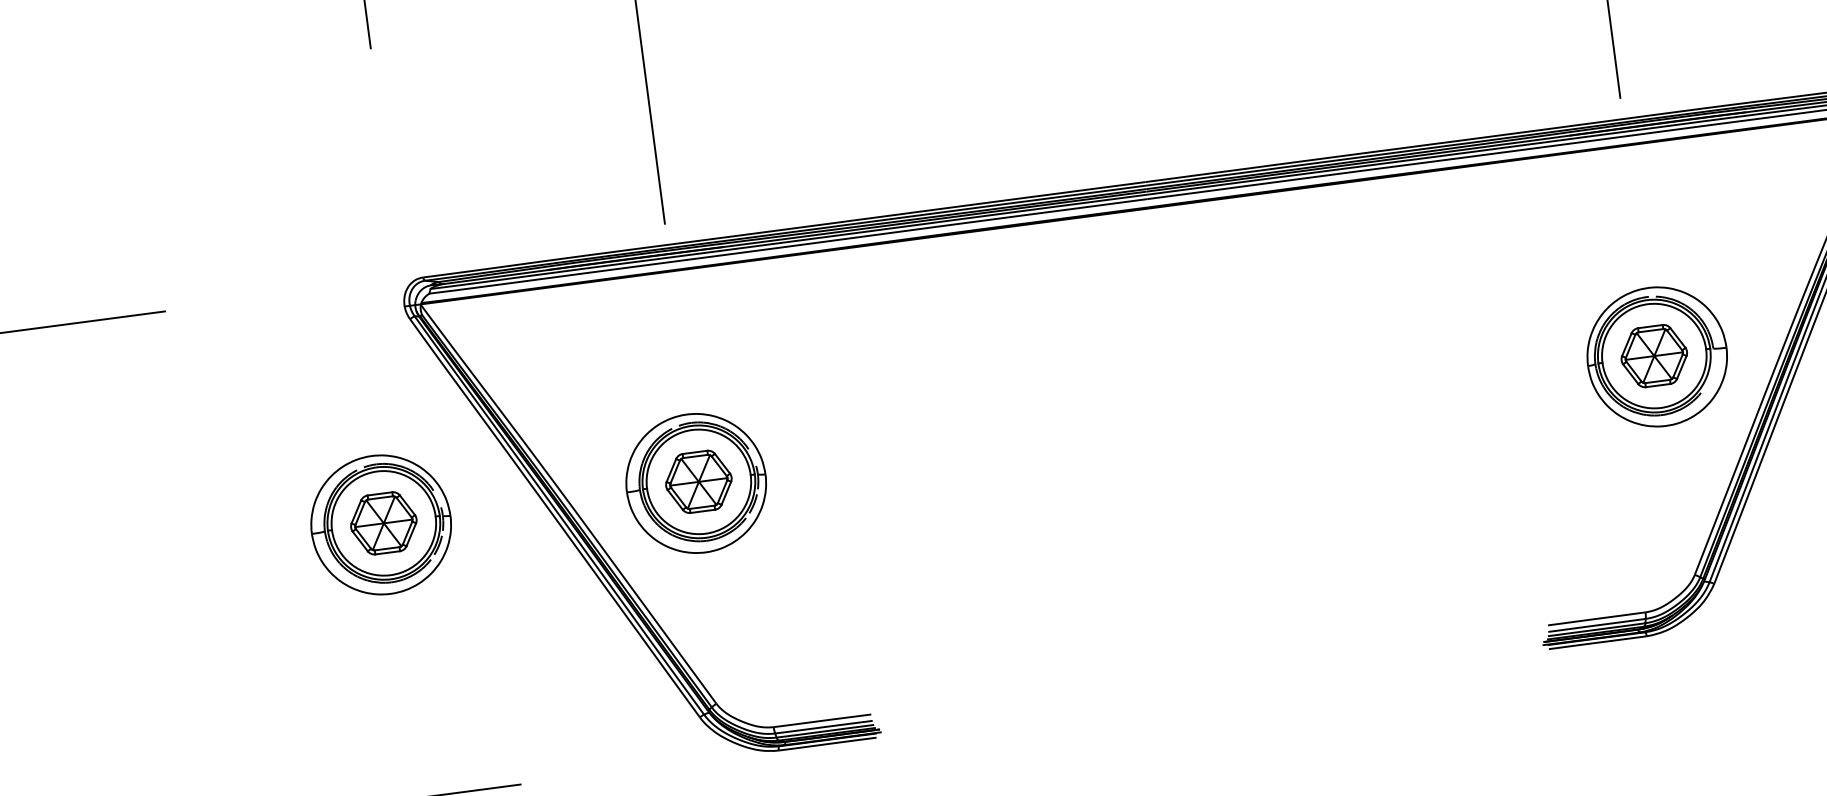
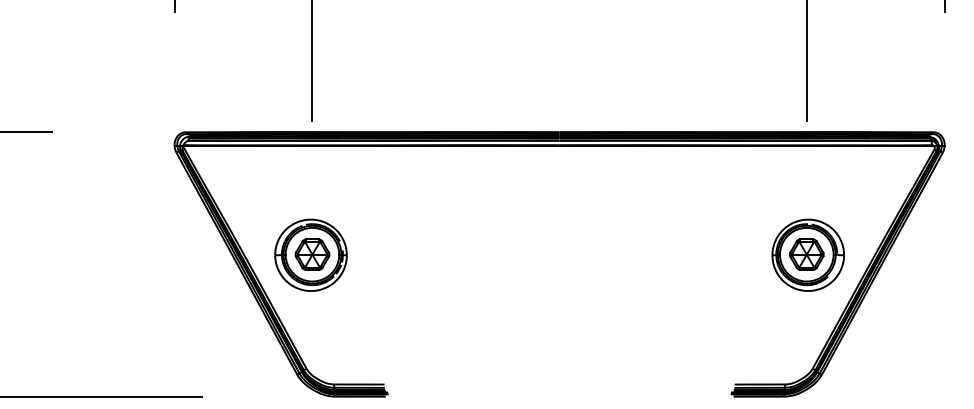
part: (380, 523) -> (147, 254), removed

